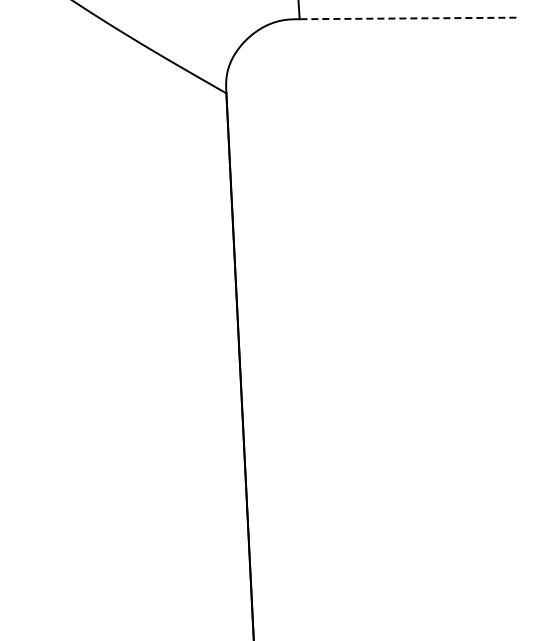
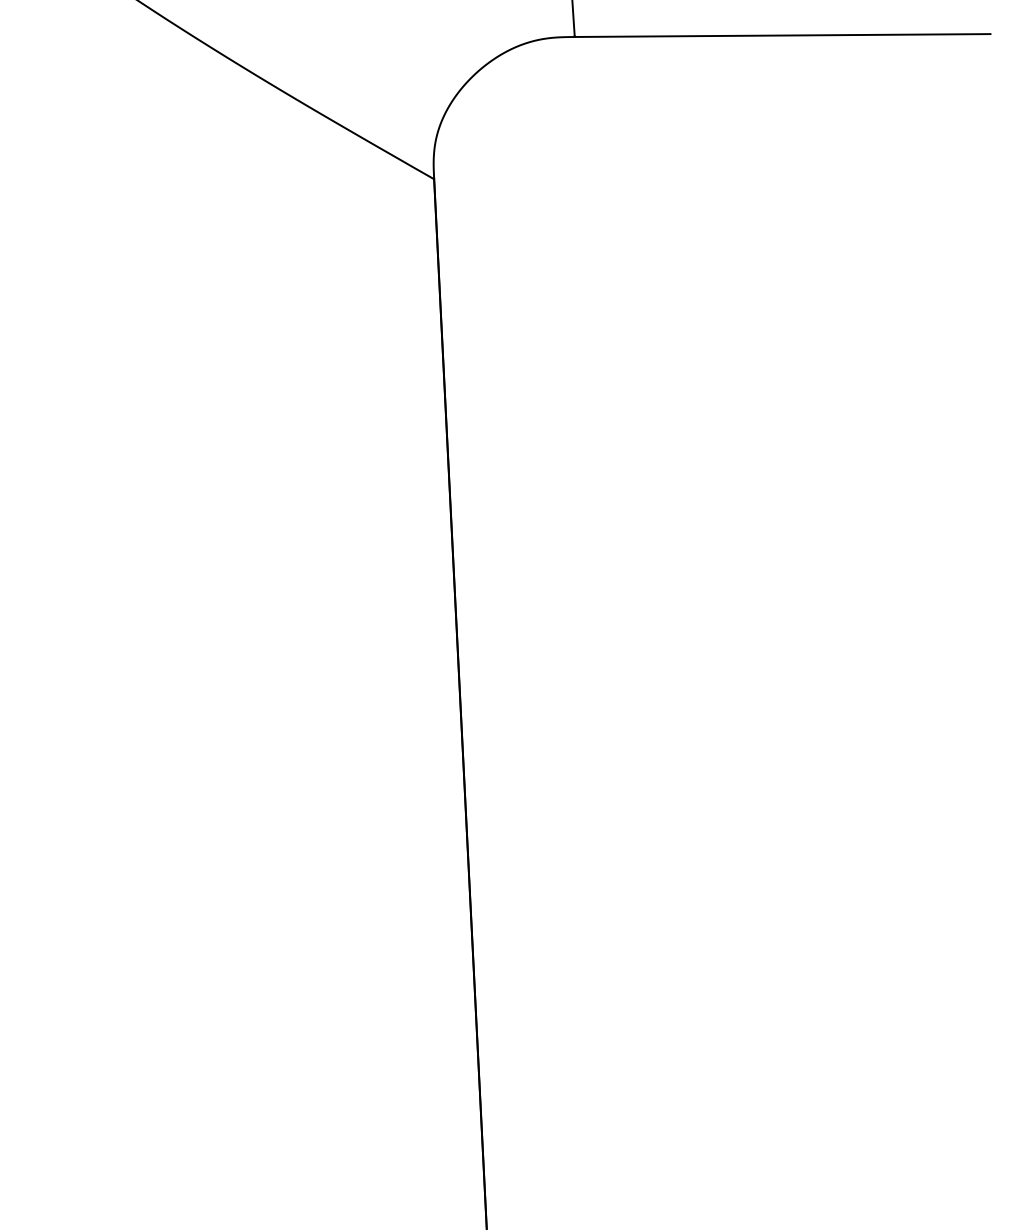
line: (407, 18) -> (781, 35), dashed -> solid

